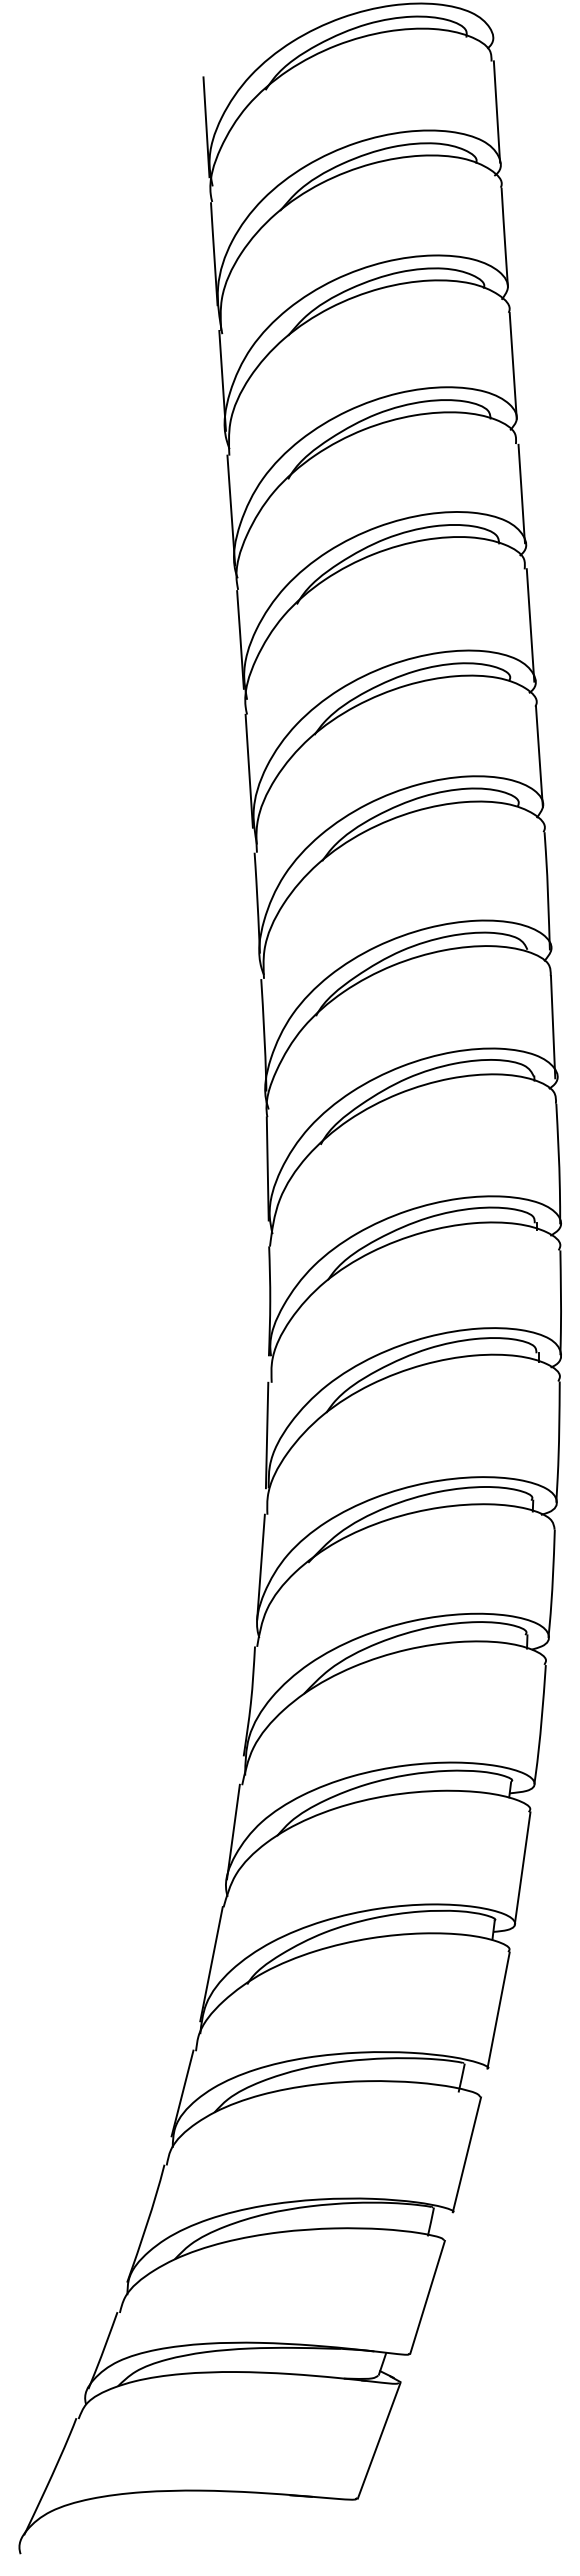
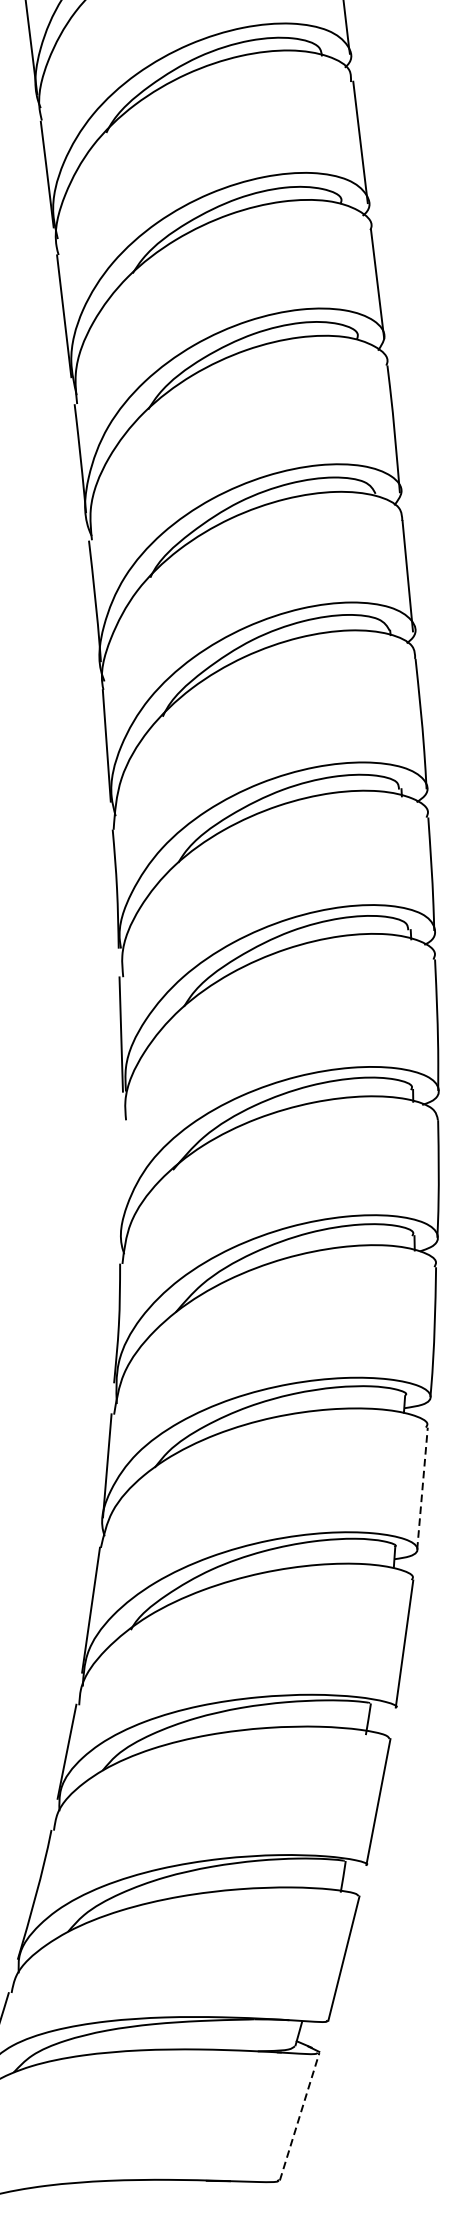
line: (260, 1566) -> (121, 1176), removed
line: (522, 1867) -> (422, 1487), solid -> dashed
line: (379, 2440) -> (299, 2116), solid -> dashed

